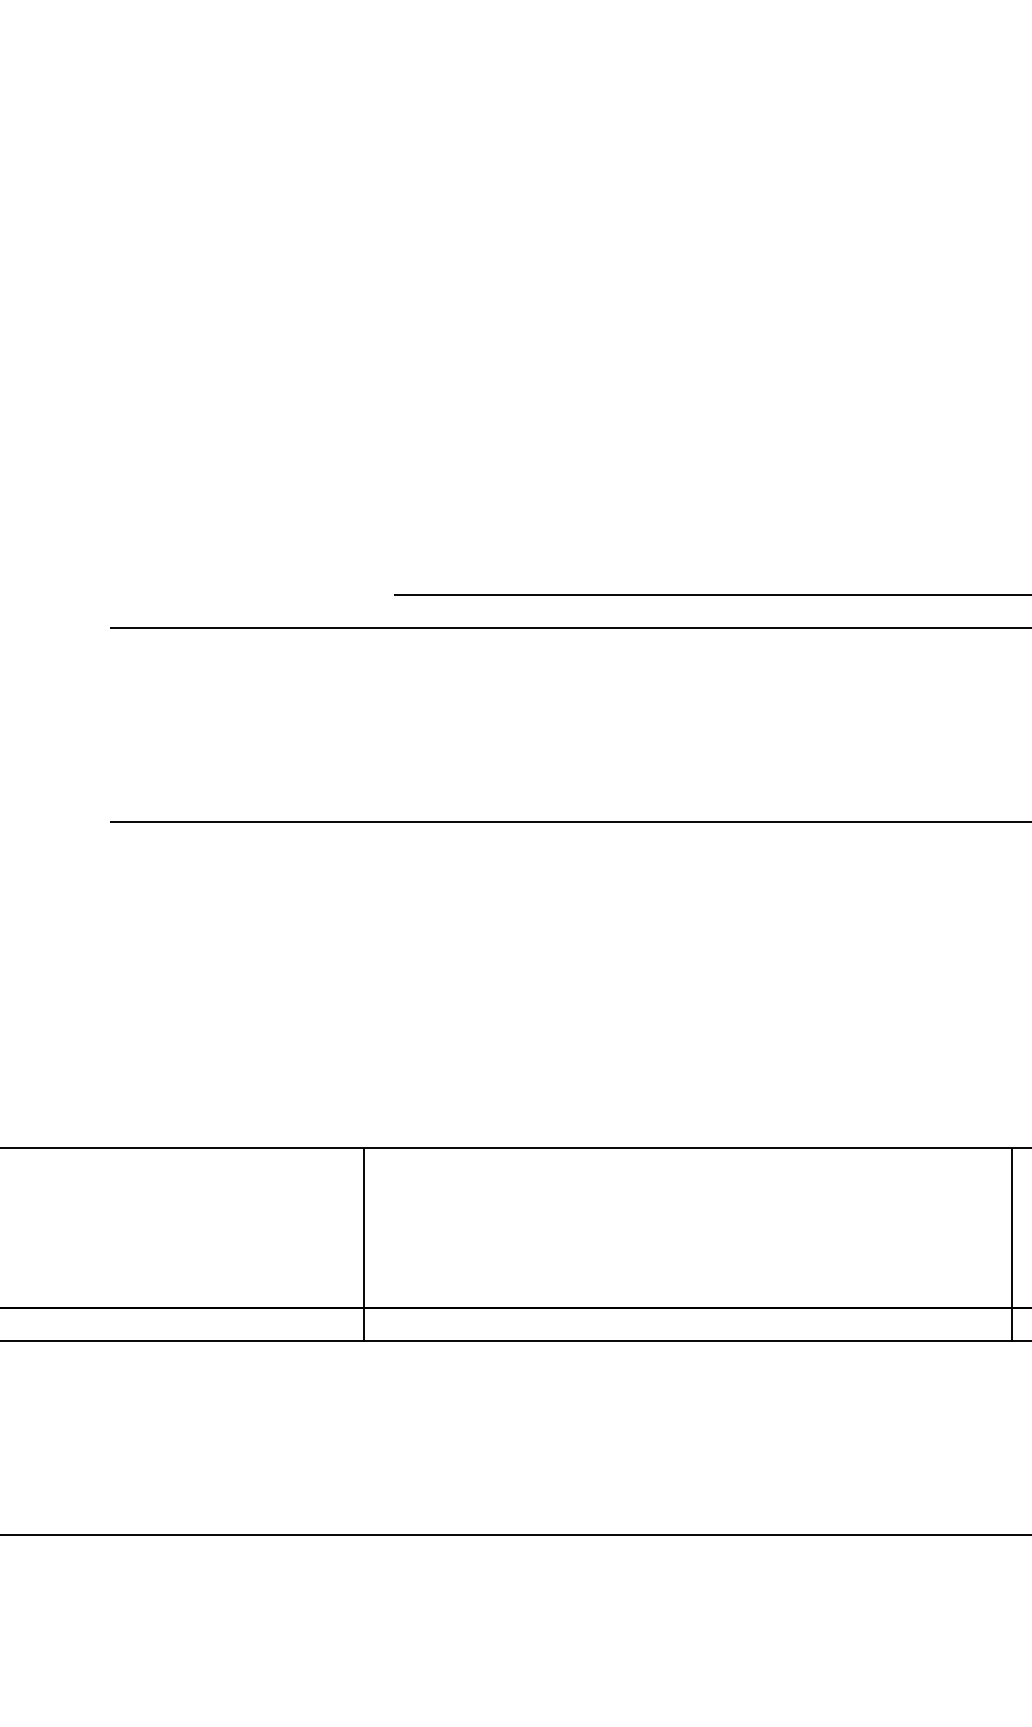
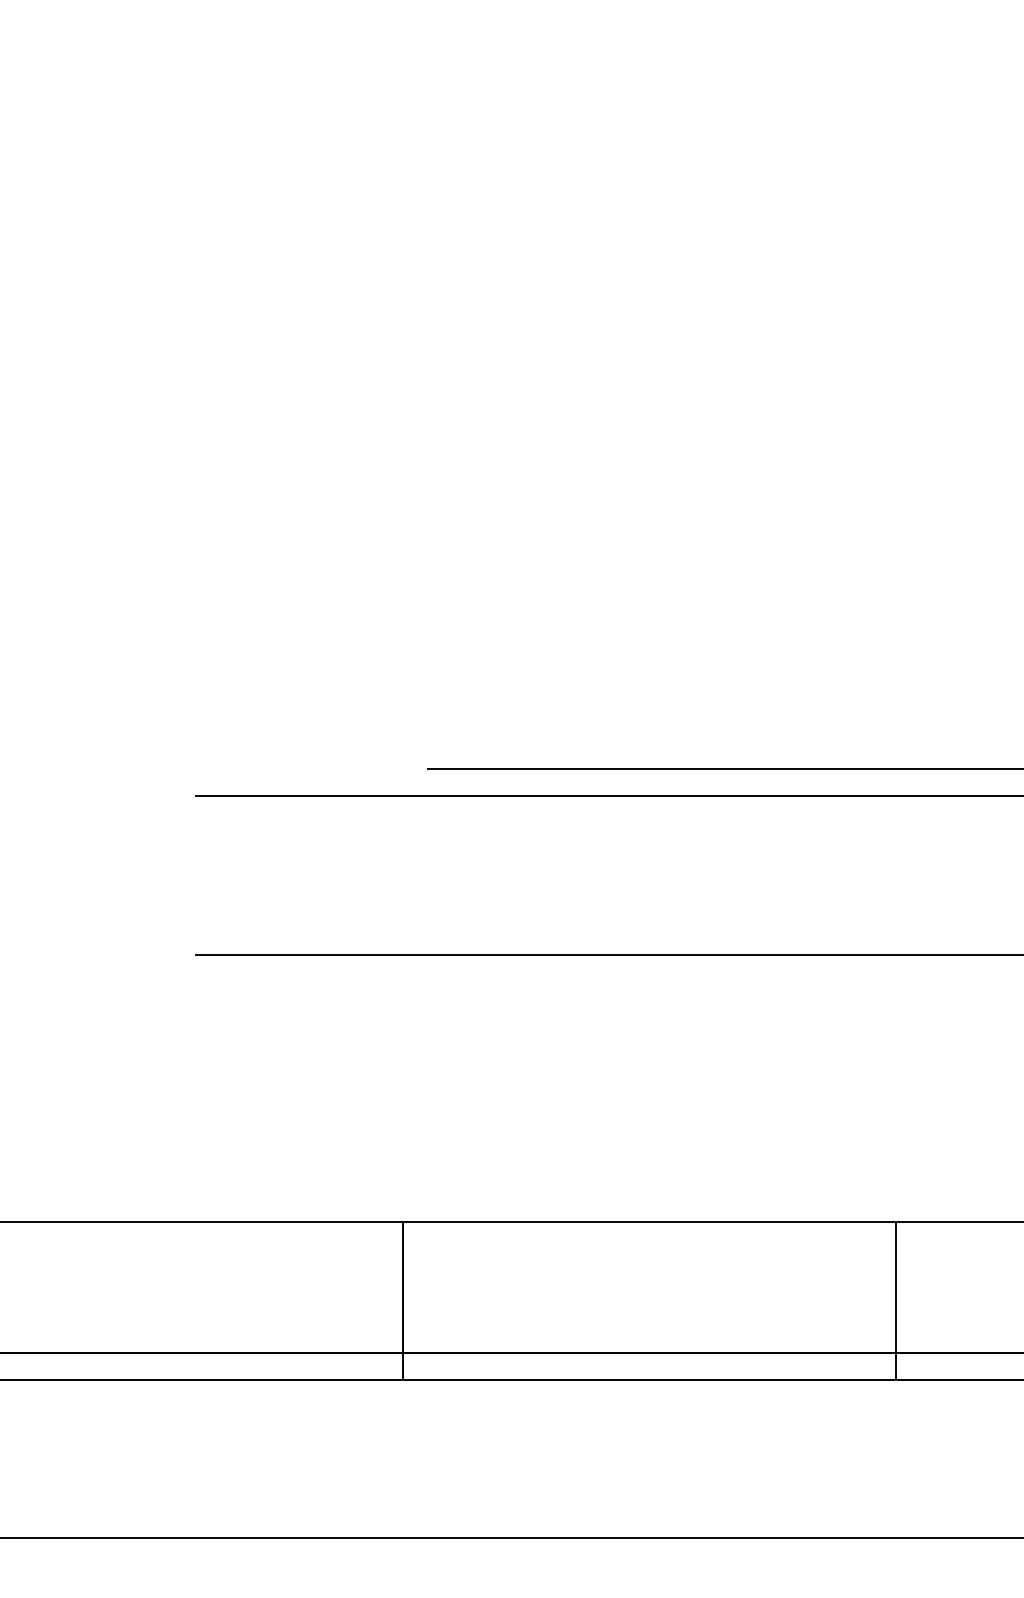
line: (1011, 1244) -> (895, 1300), moved

